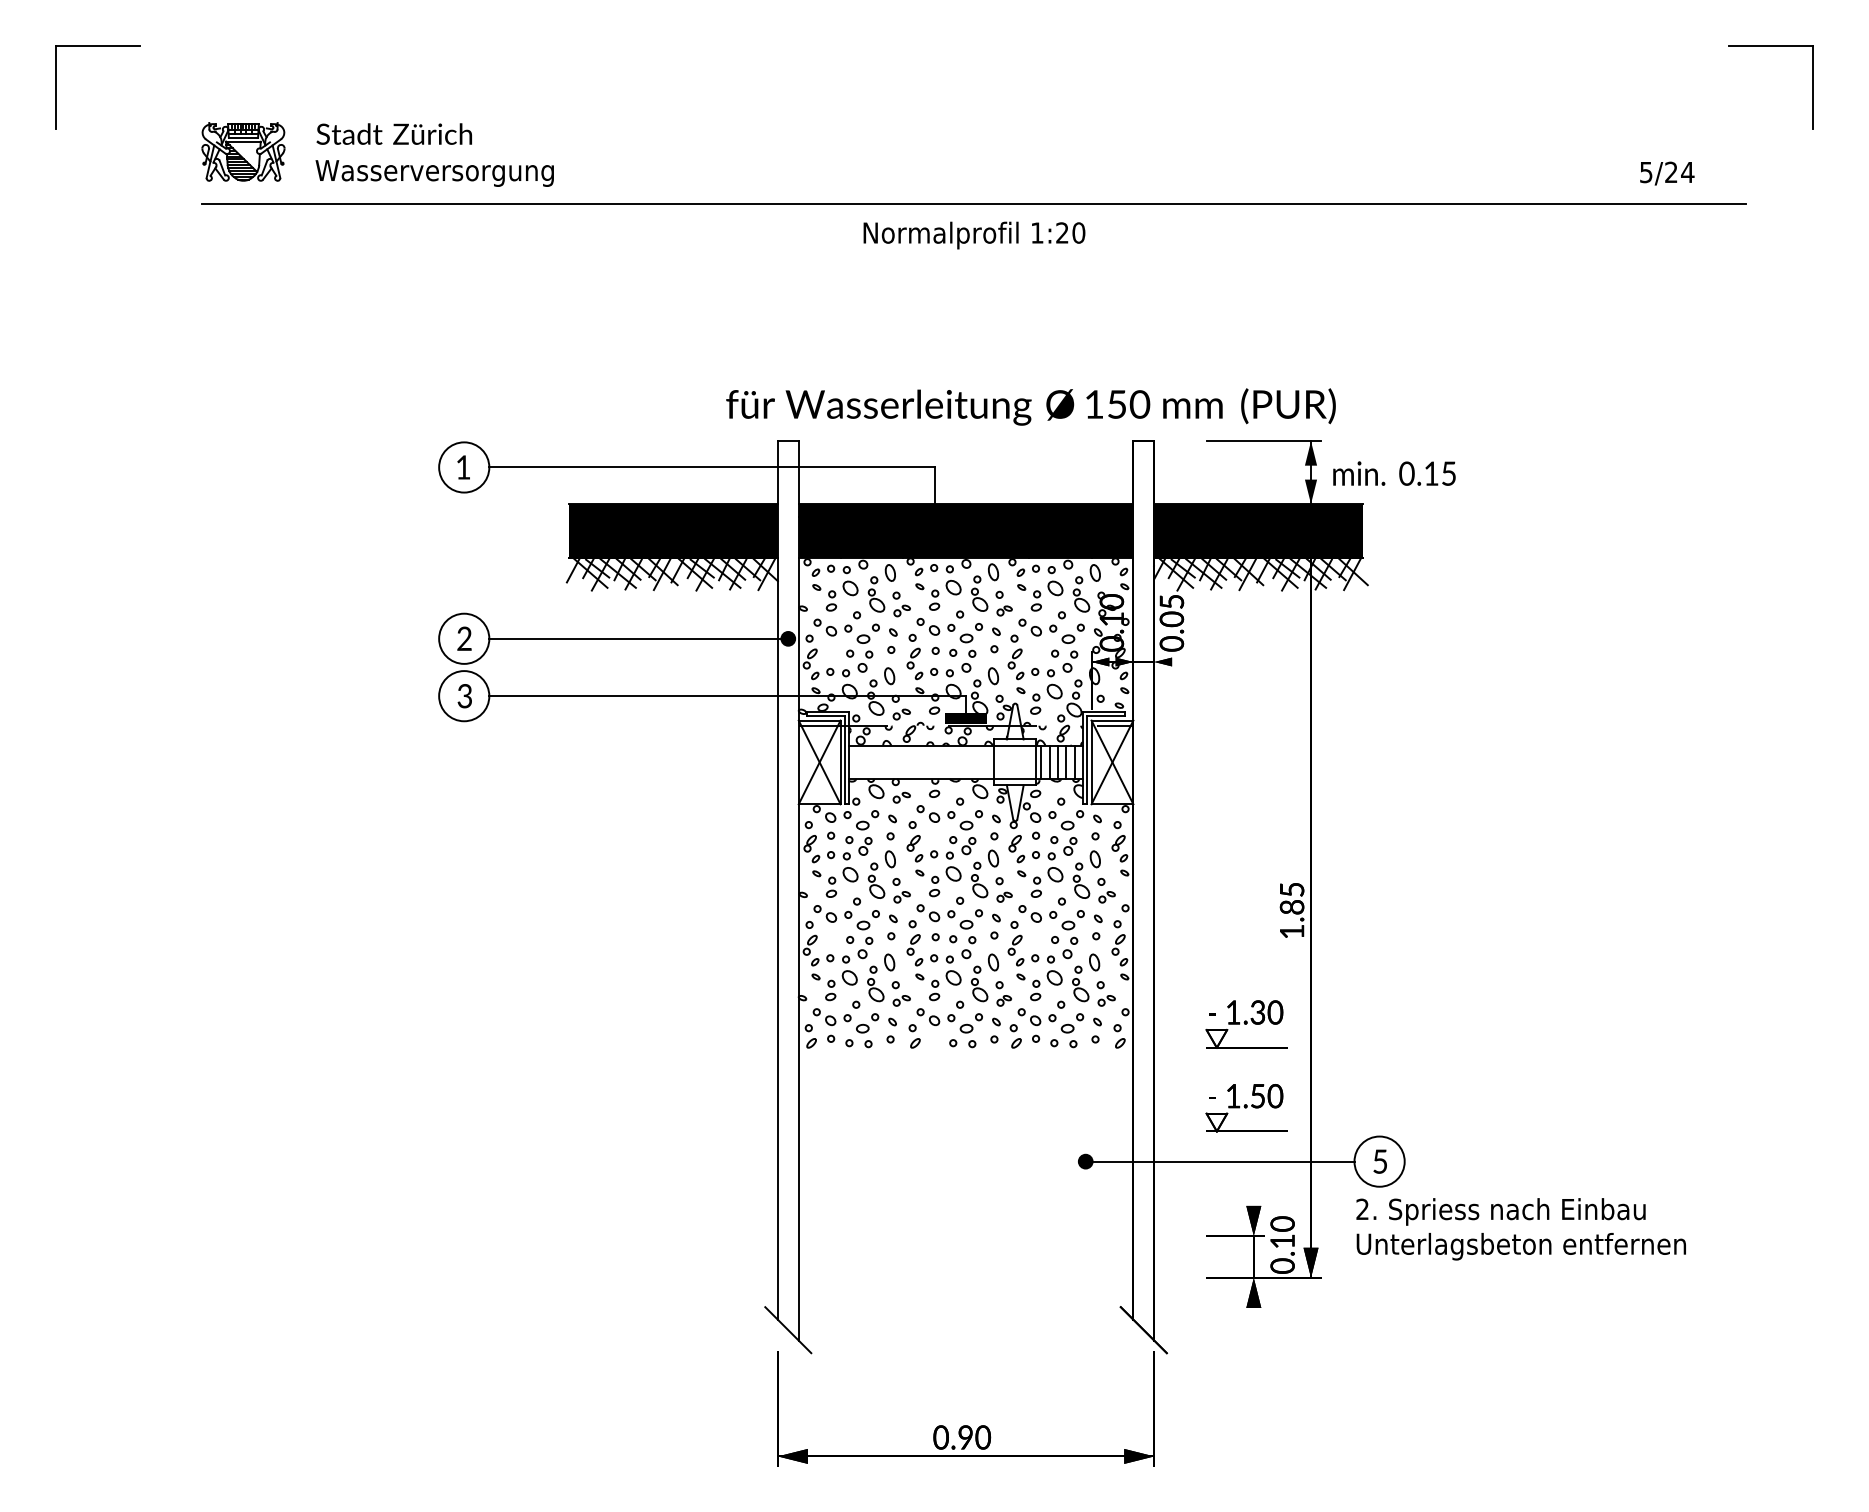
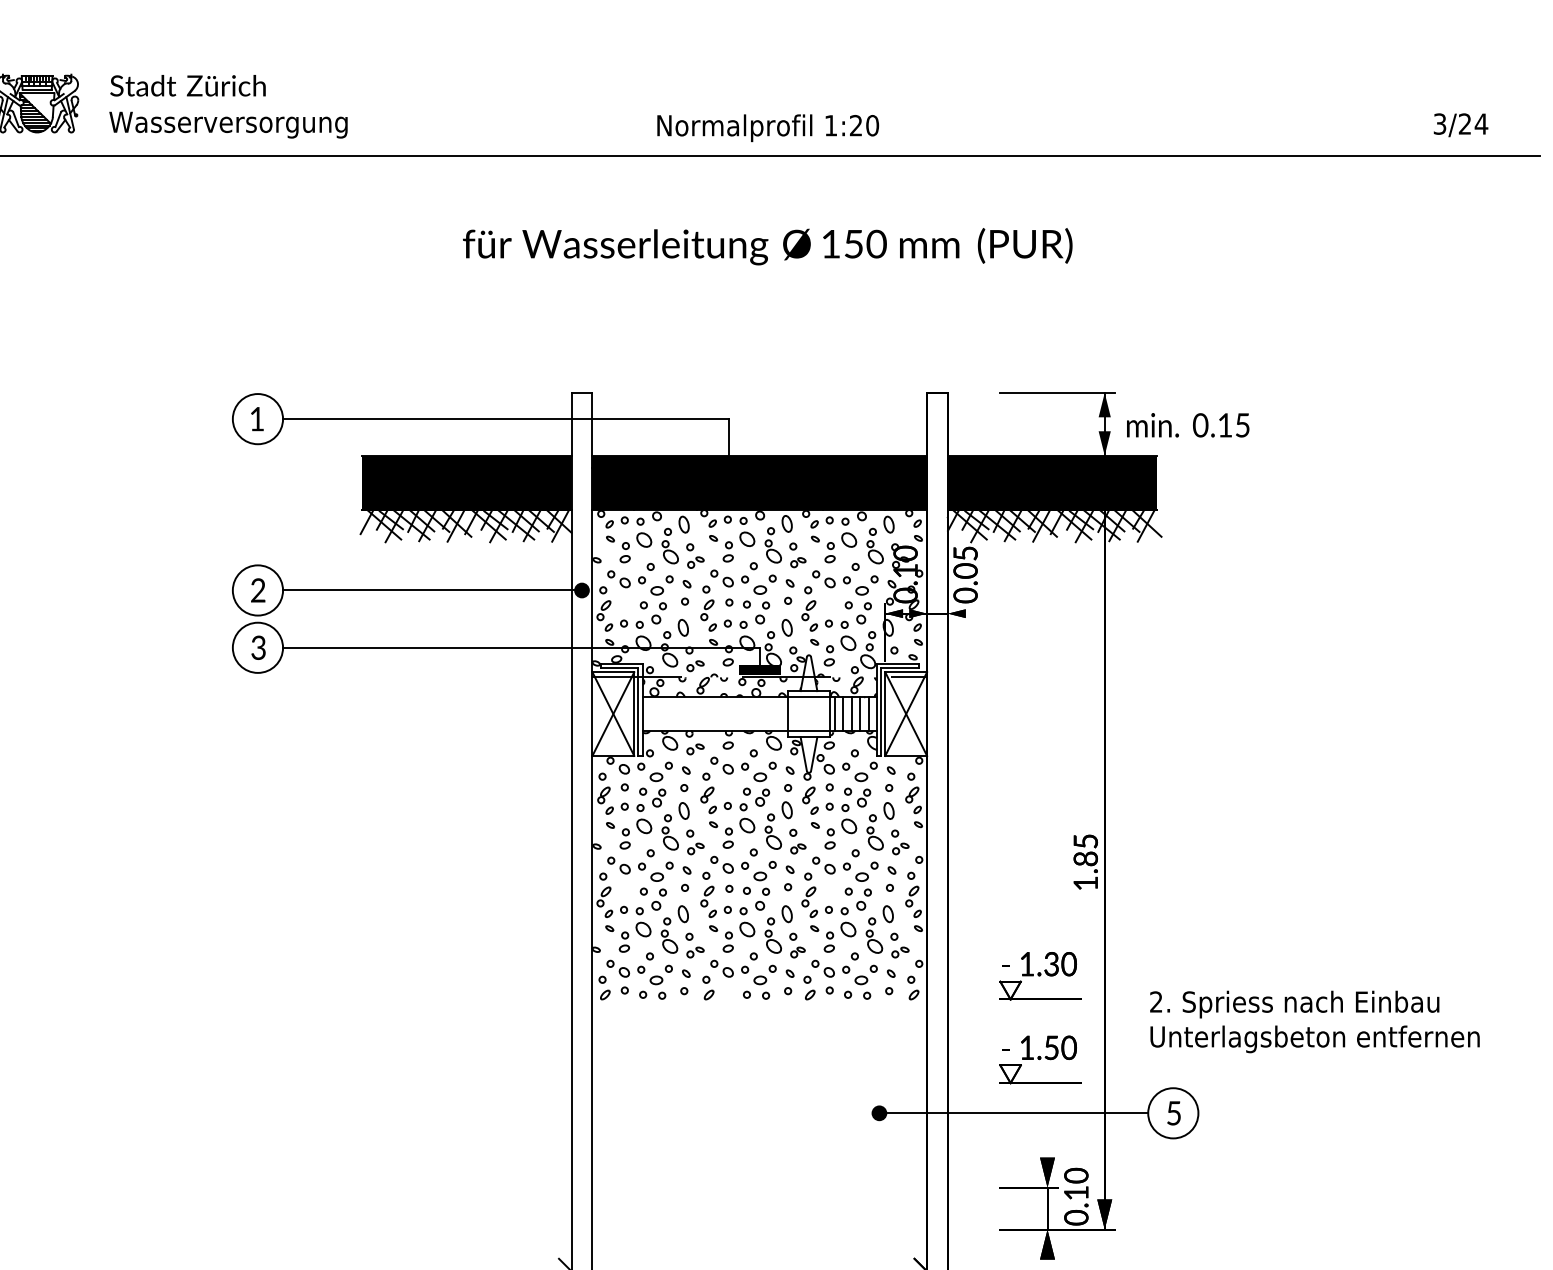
text: (1646, 171) -> (1440, 123), 5/24 -> 3/24
text: (974, 235) -> (768, 128), moved
text: (1030, 406) -> (767, 246), moved
text: (1520, 1229) -> (1314, 1022), moved

